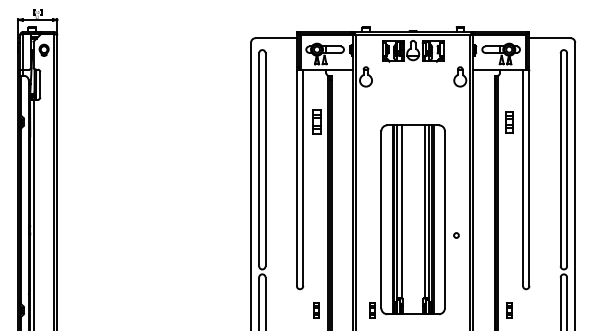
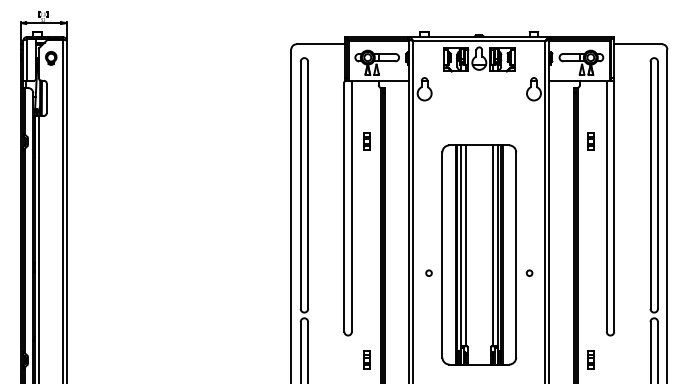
part: (315, 121) -> (366, 141), size x0.62
part: (508, 121) -> (590, 141), size x0.71
circle: (369, 234) -> (428, 272), added
part: (371, 309) -> (431, 359), removed

